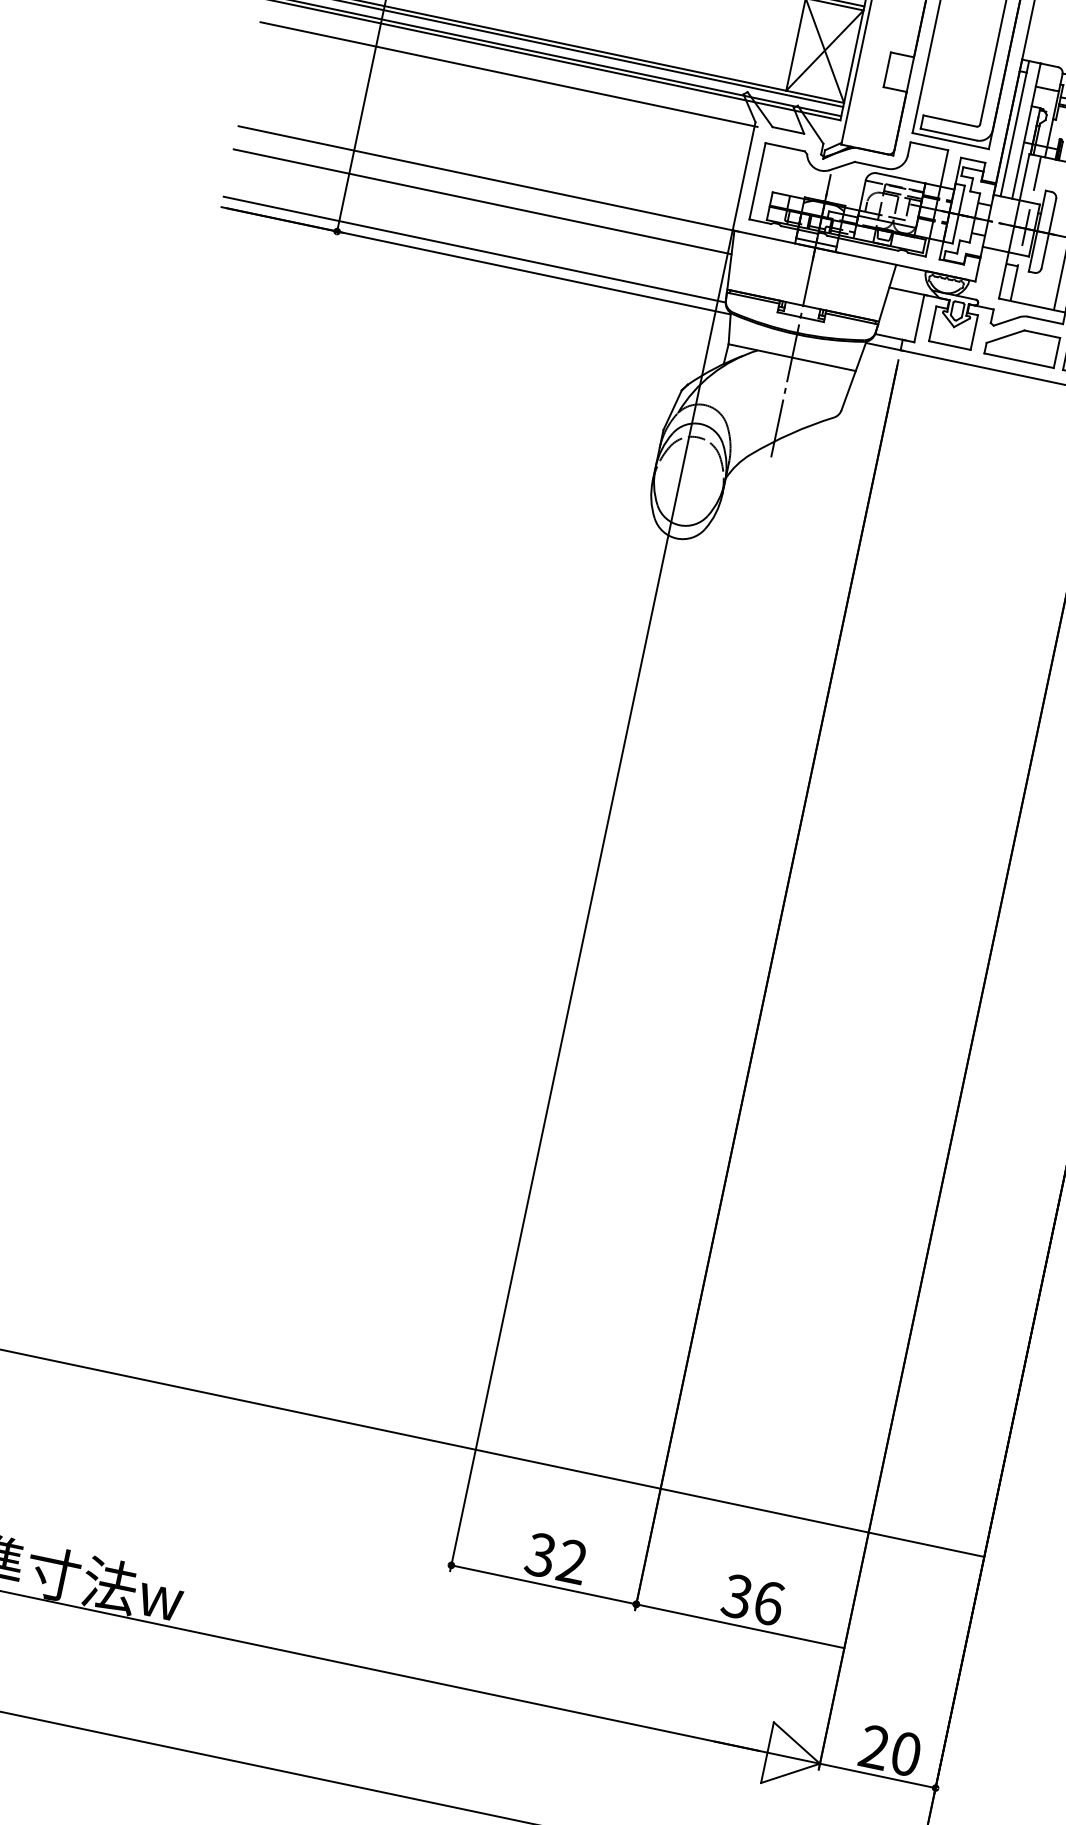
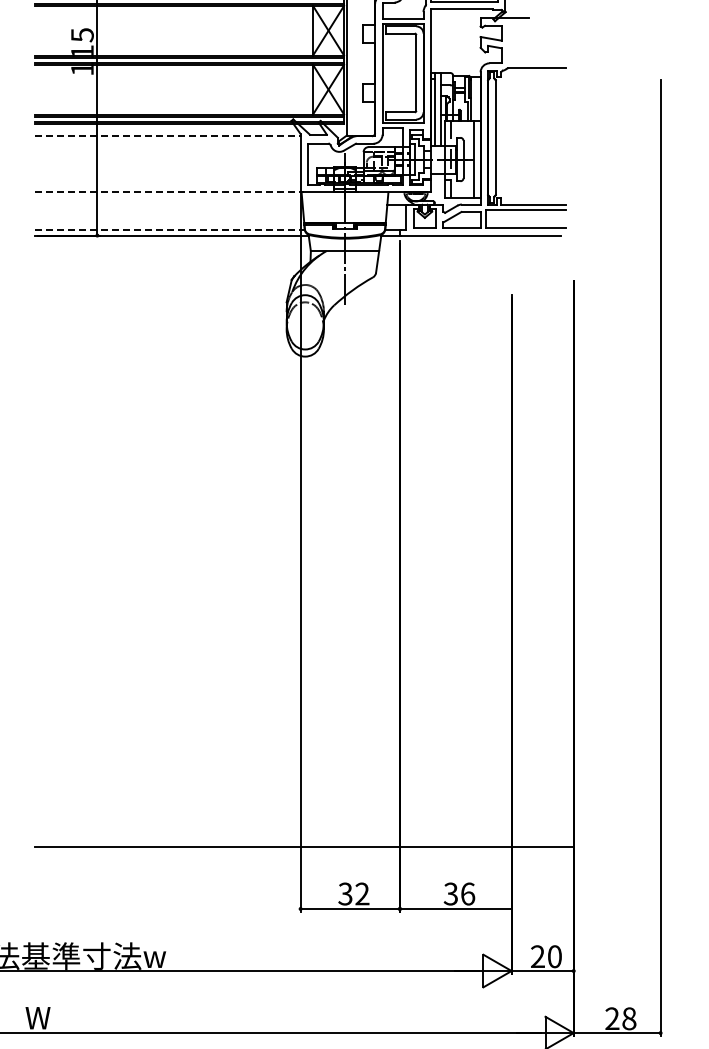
line: (510, 75) -> (169, 136), solid -> dashed
line: (490, 179) -> (170, 192), solid -> dashed
line: (481, 201) -> (168, 204), removed
line: (475, 248) -> (170, 229), solid -> dashed

